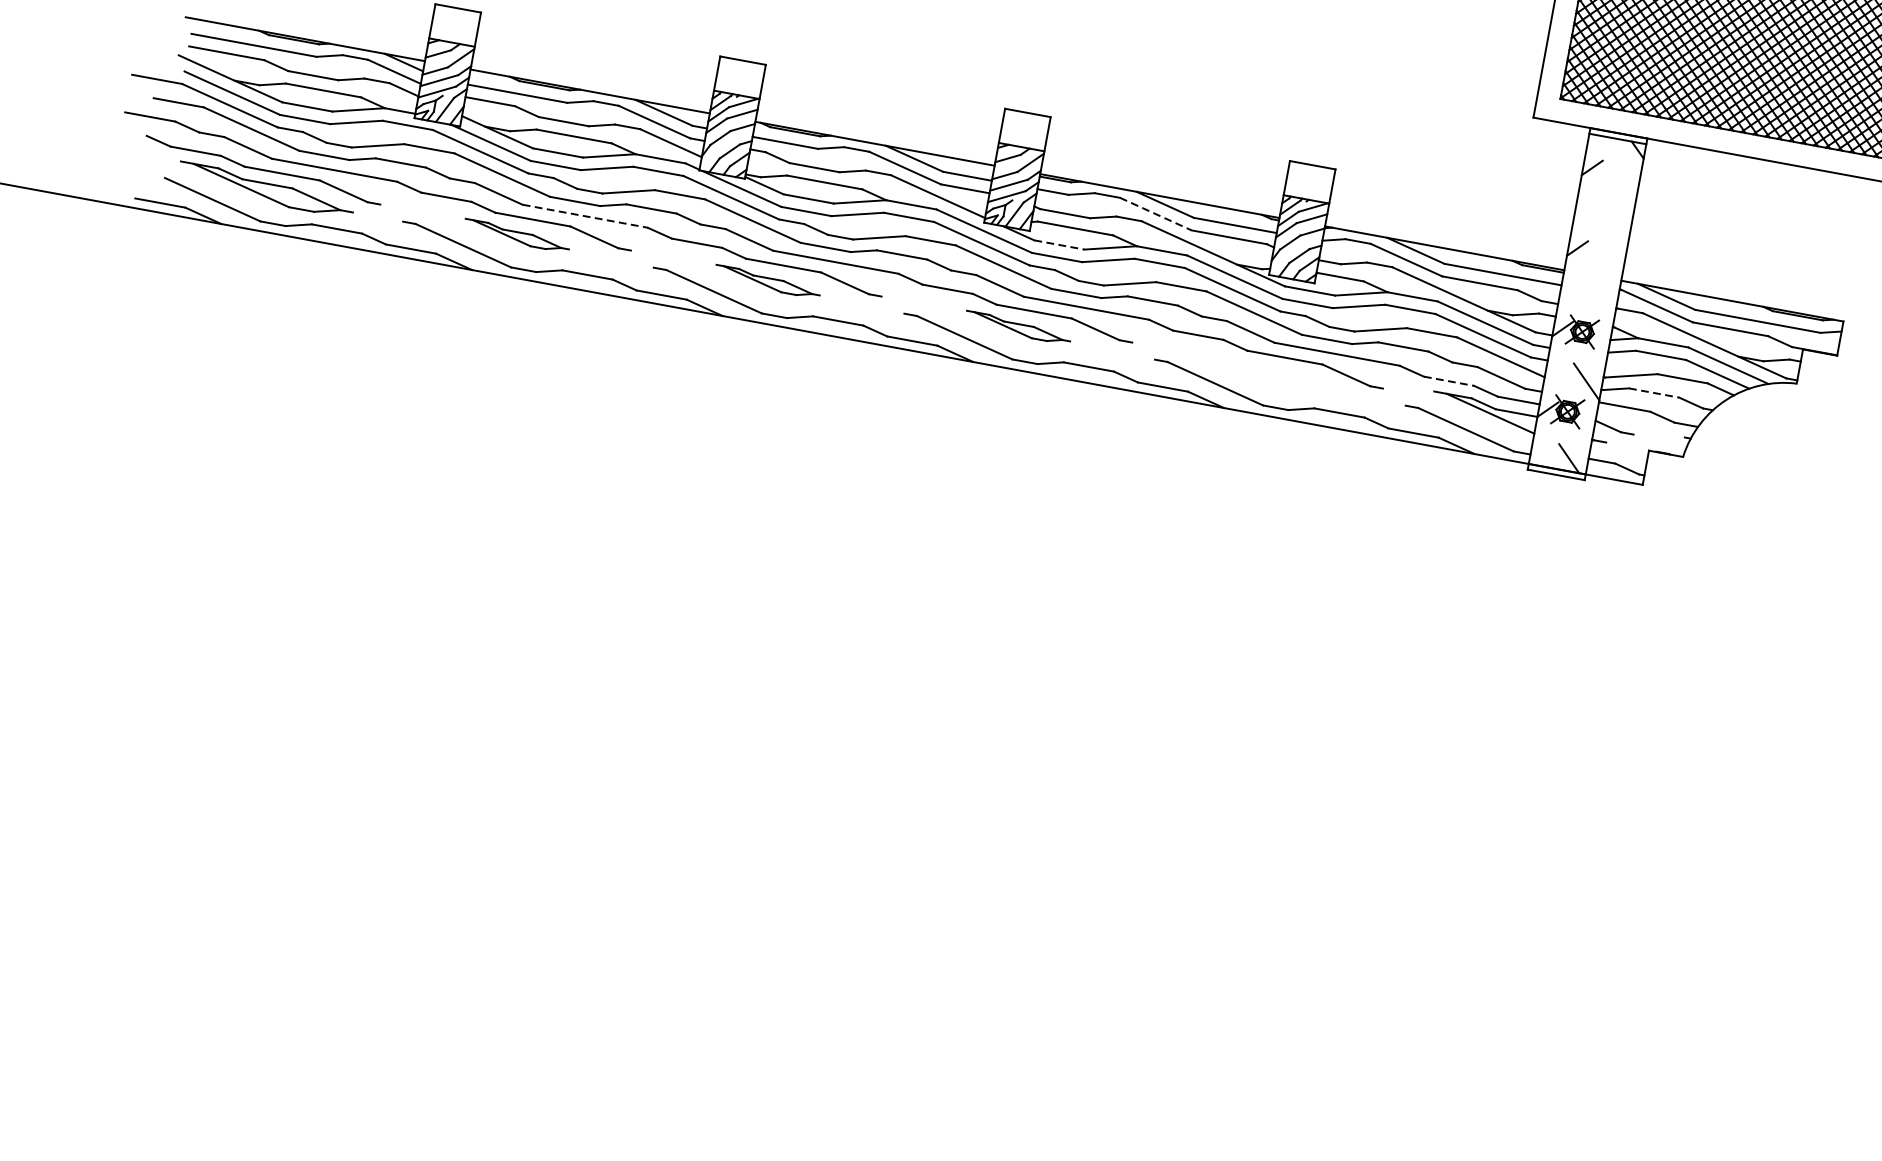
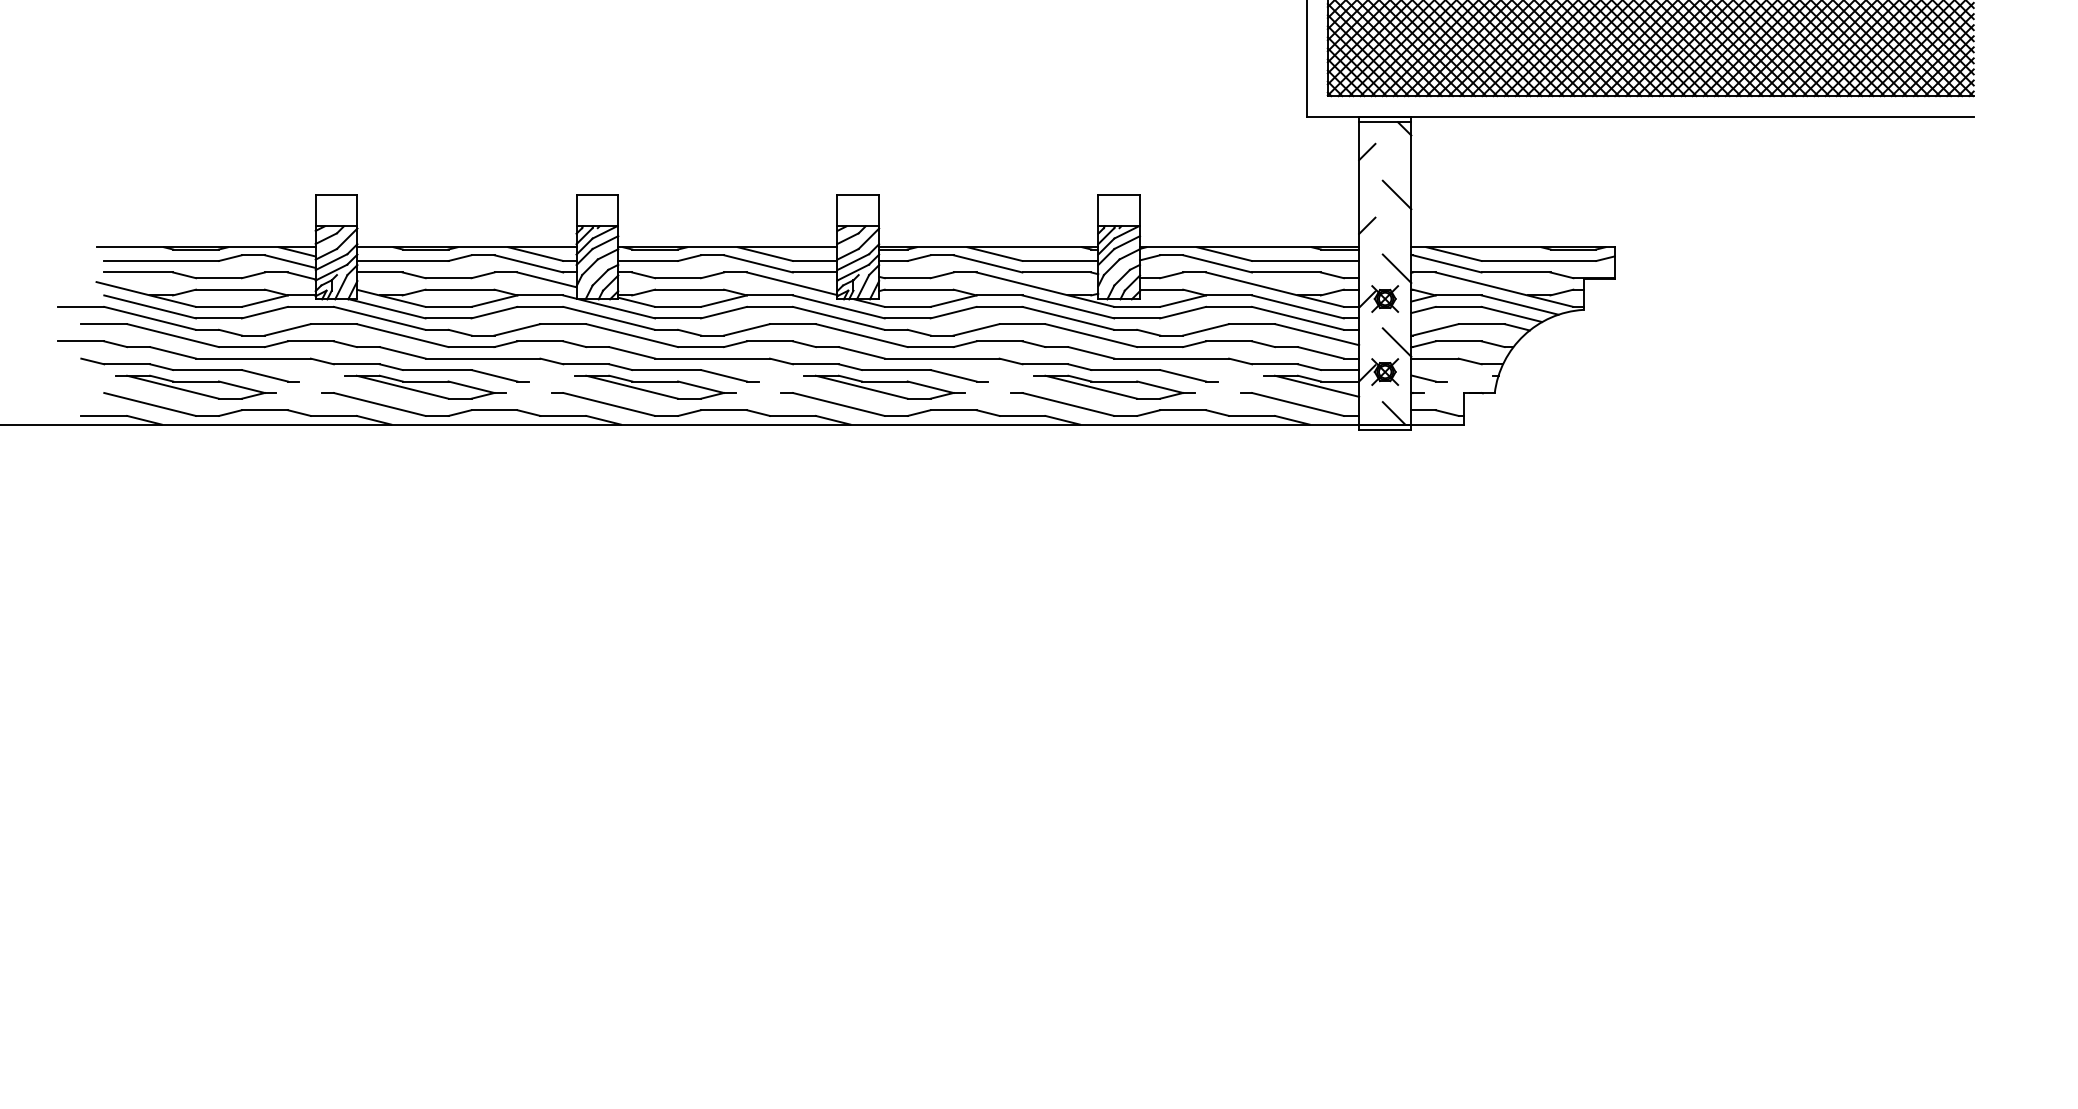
line: (1156, 213) -> (988, 263), dashed -> solid
line: (585, 216) -> (483, 358), dashed -> solid
line: (1615, 220) -> (1396, 194), added
part: (517, 235) -> (425, 386), size x1.67
line: (1059, 244) -> (907, 306), dashed -> solid
part: (768, 281) -> (655, 386), size x1.67
line: (1600, 301) -> (1396, 268), added
part: (1018, 327) -> (884, 386), size x1.67
part: (1269, 373) -> (1114, 386), added
line: (1449, 381) -> (1275, 364), dashed -> solid
line: (1653, 393) -> (1458, 341), dashed -> solid

